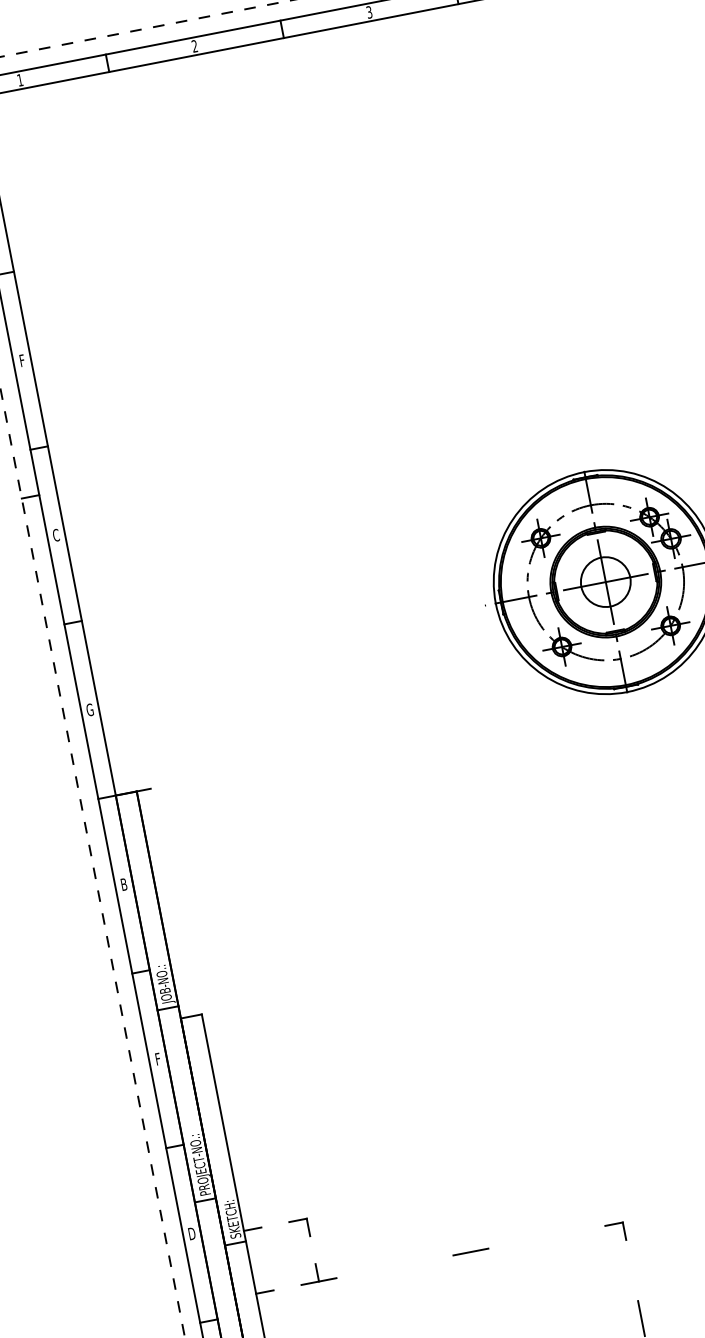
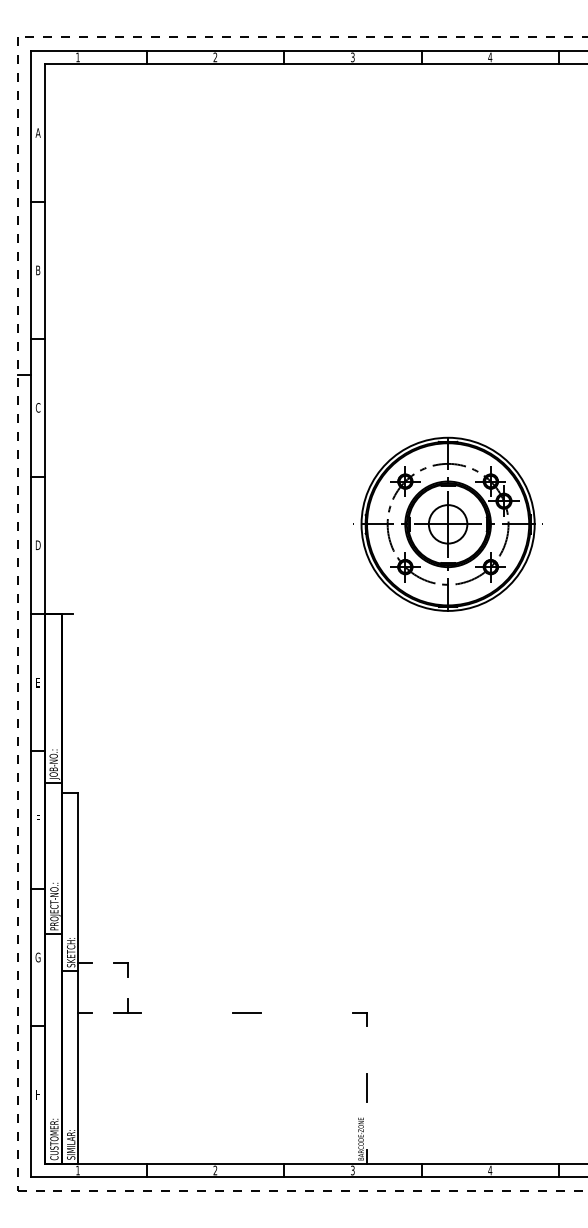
text: (22, 360) -> (38, 270), F -> B
text: (89, 710) -> (37, 545), G -> D
text: (124, 884) -> (38, 682), B -> E
text: (191, 1233) -> (37, 957), D -> G

